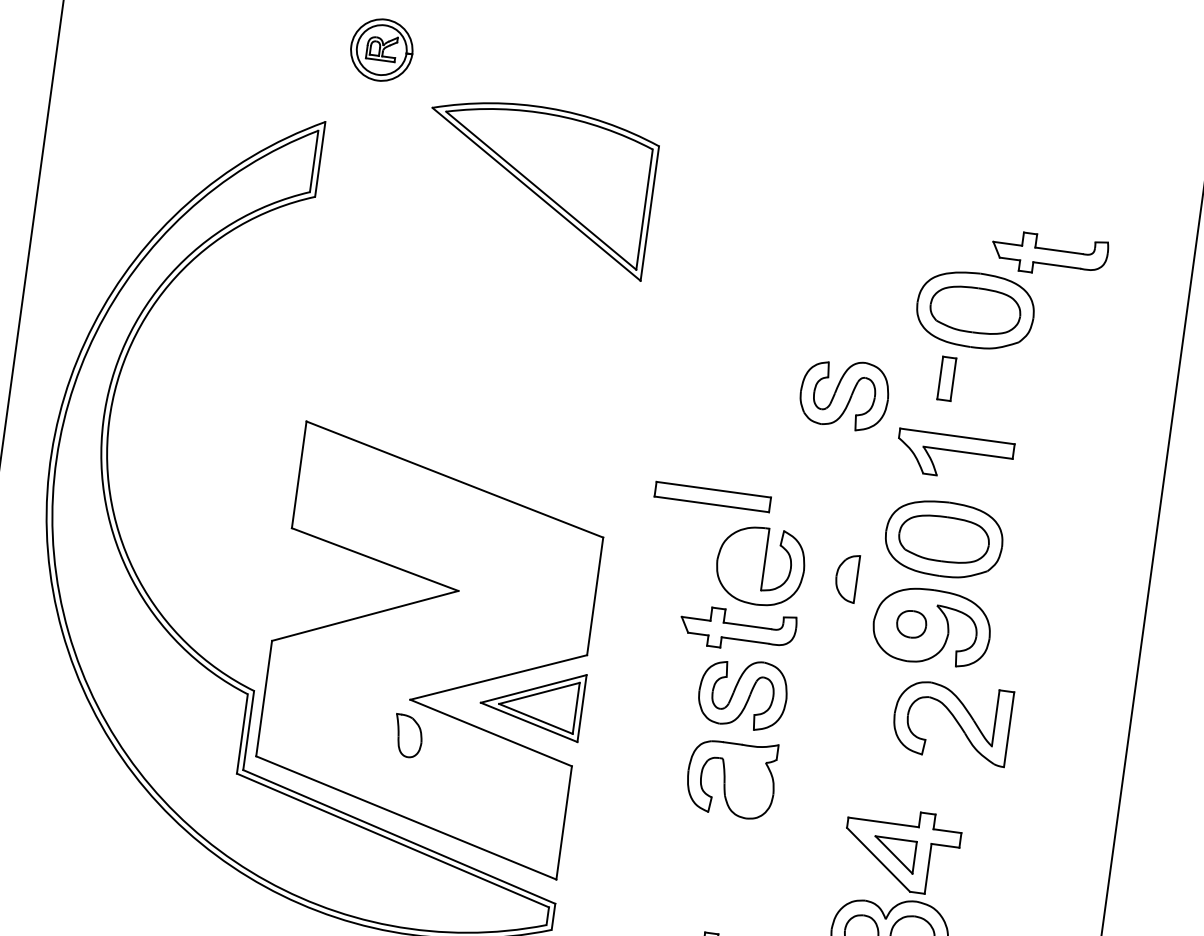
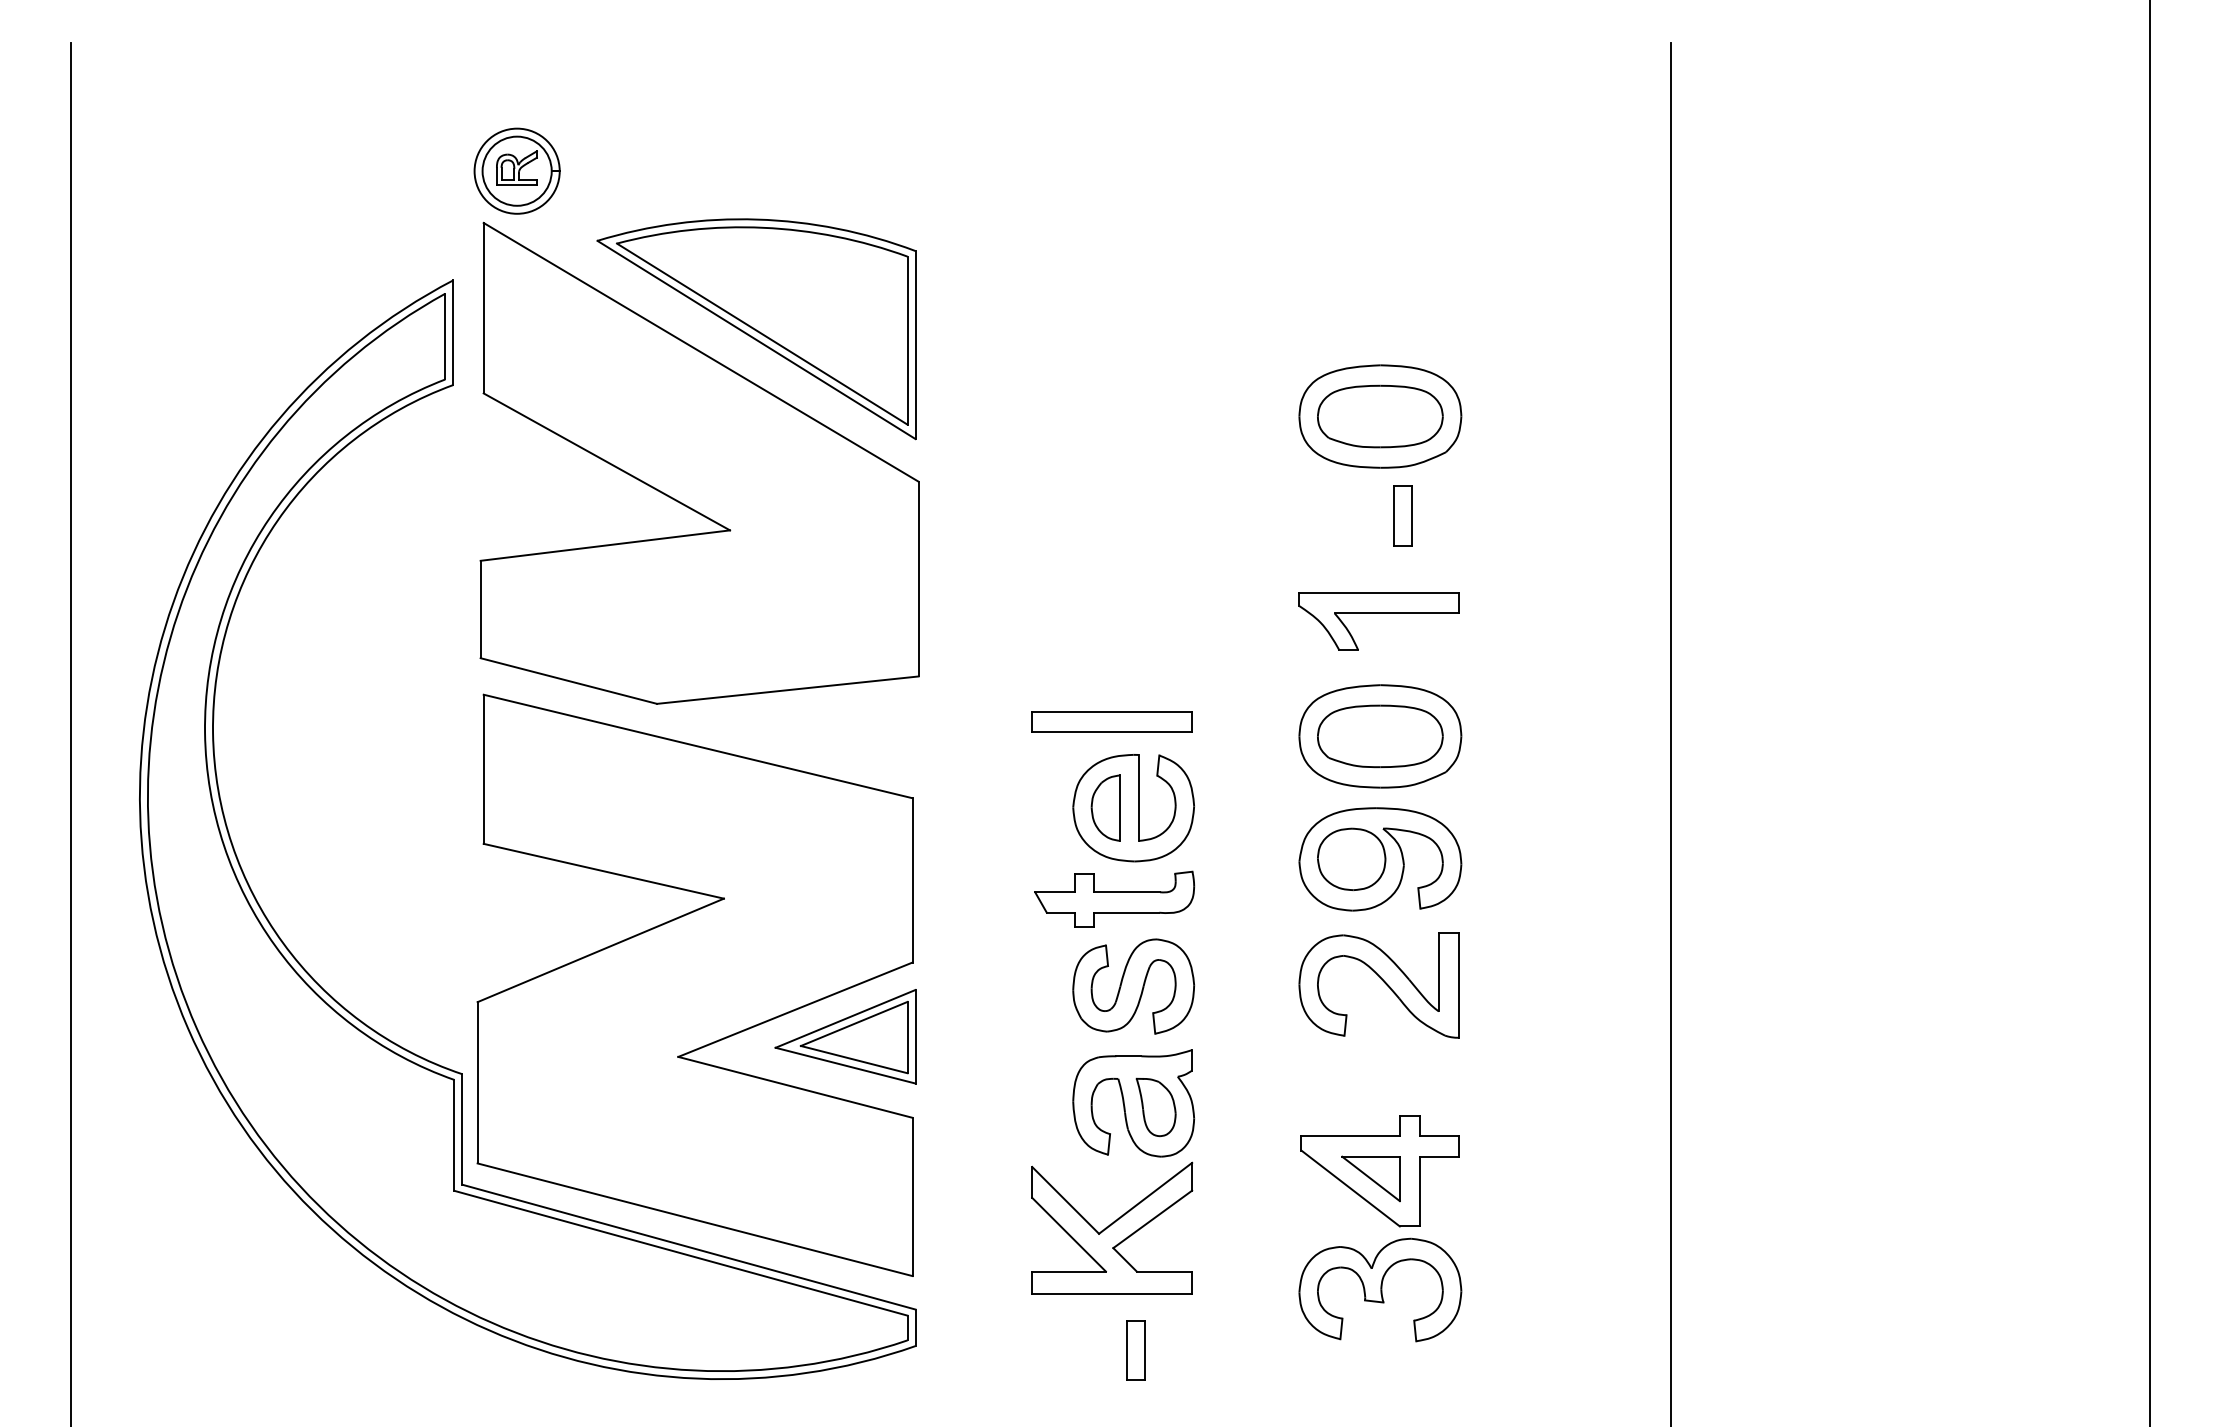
part: (1049, 254) -> (1471, 325), removed
part: (483, 276) -> (699, 462), added
part: (946, 378) -> (1402, 515), moved
part: (844, 394) -> (1216, 556), removed
part: (712, 496) -> (1111, 721), moved
part: (846, 577) -> (1105, 807), moved
part: (911, 623) -> (1351, 858), size x1.67
part: (951, 721) -> (1378, 985), moved
part: (407, 736) -> (1155, 1107), moved
part: (704, 864) -> (1112, 1227), added

